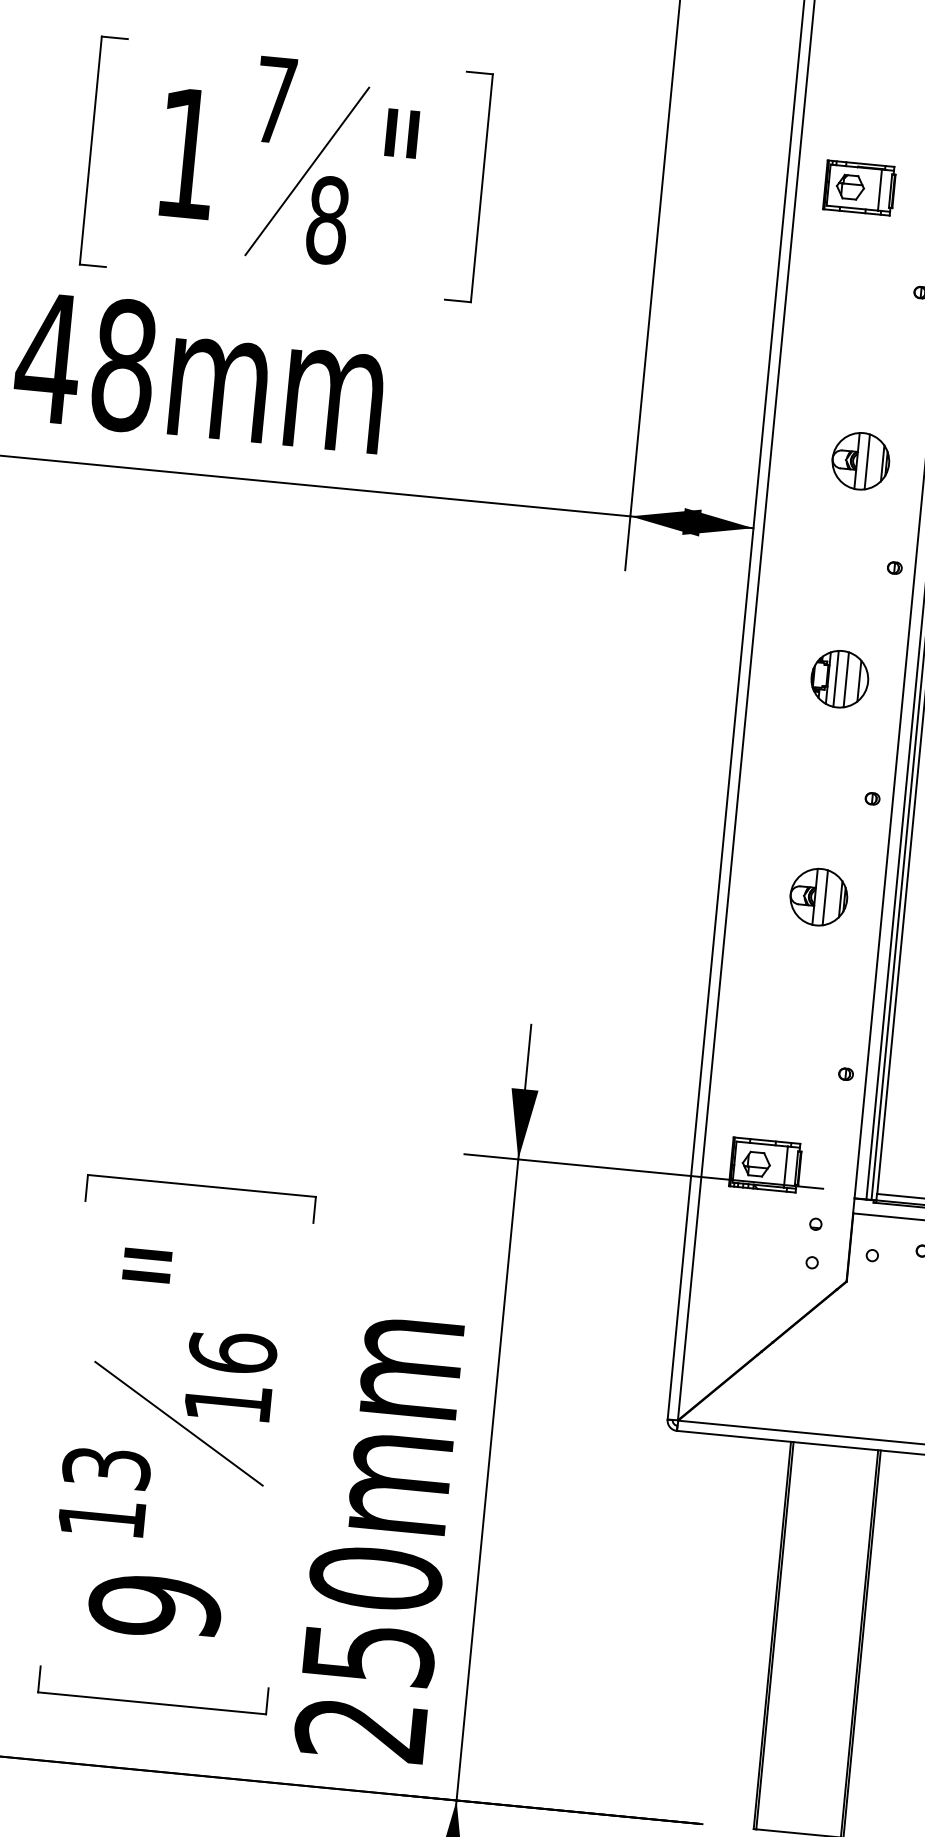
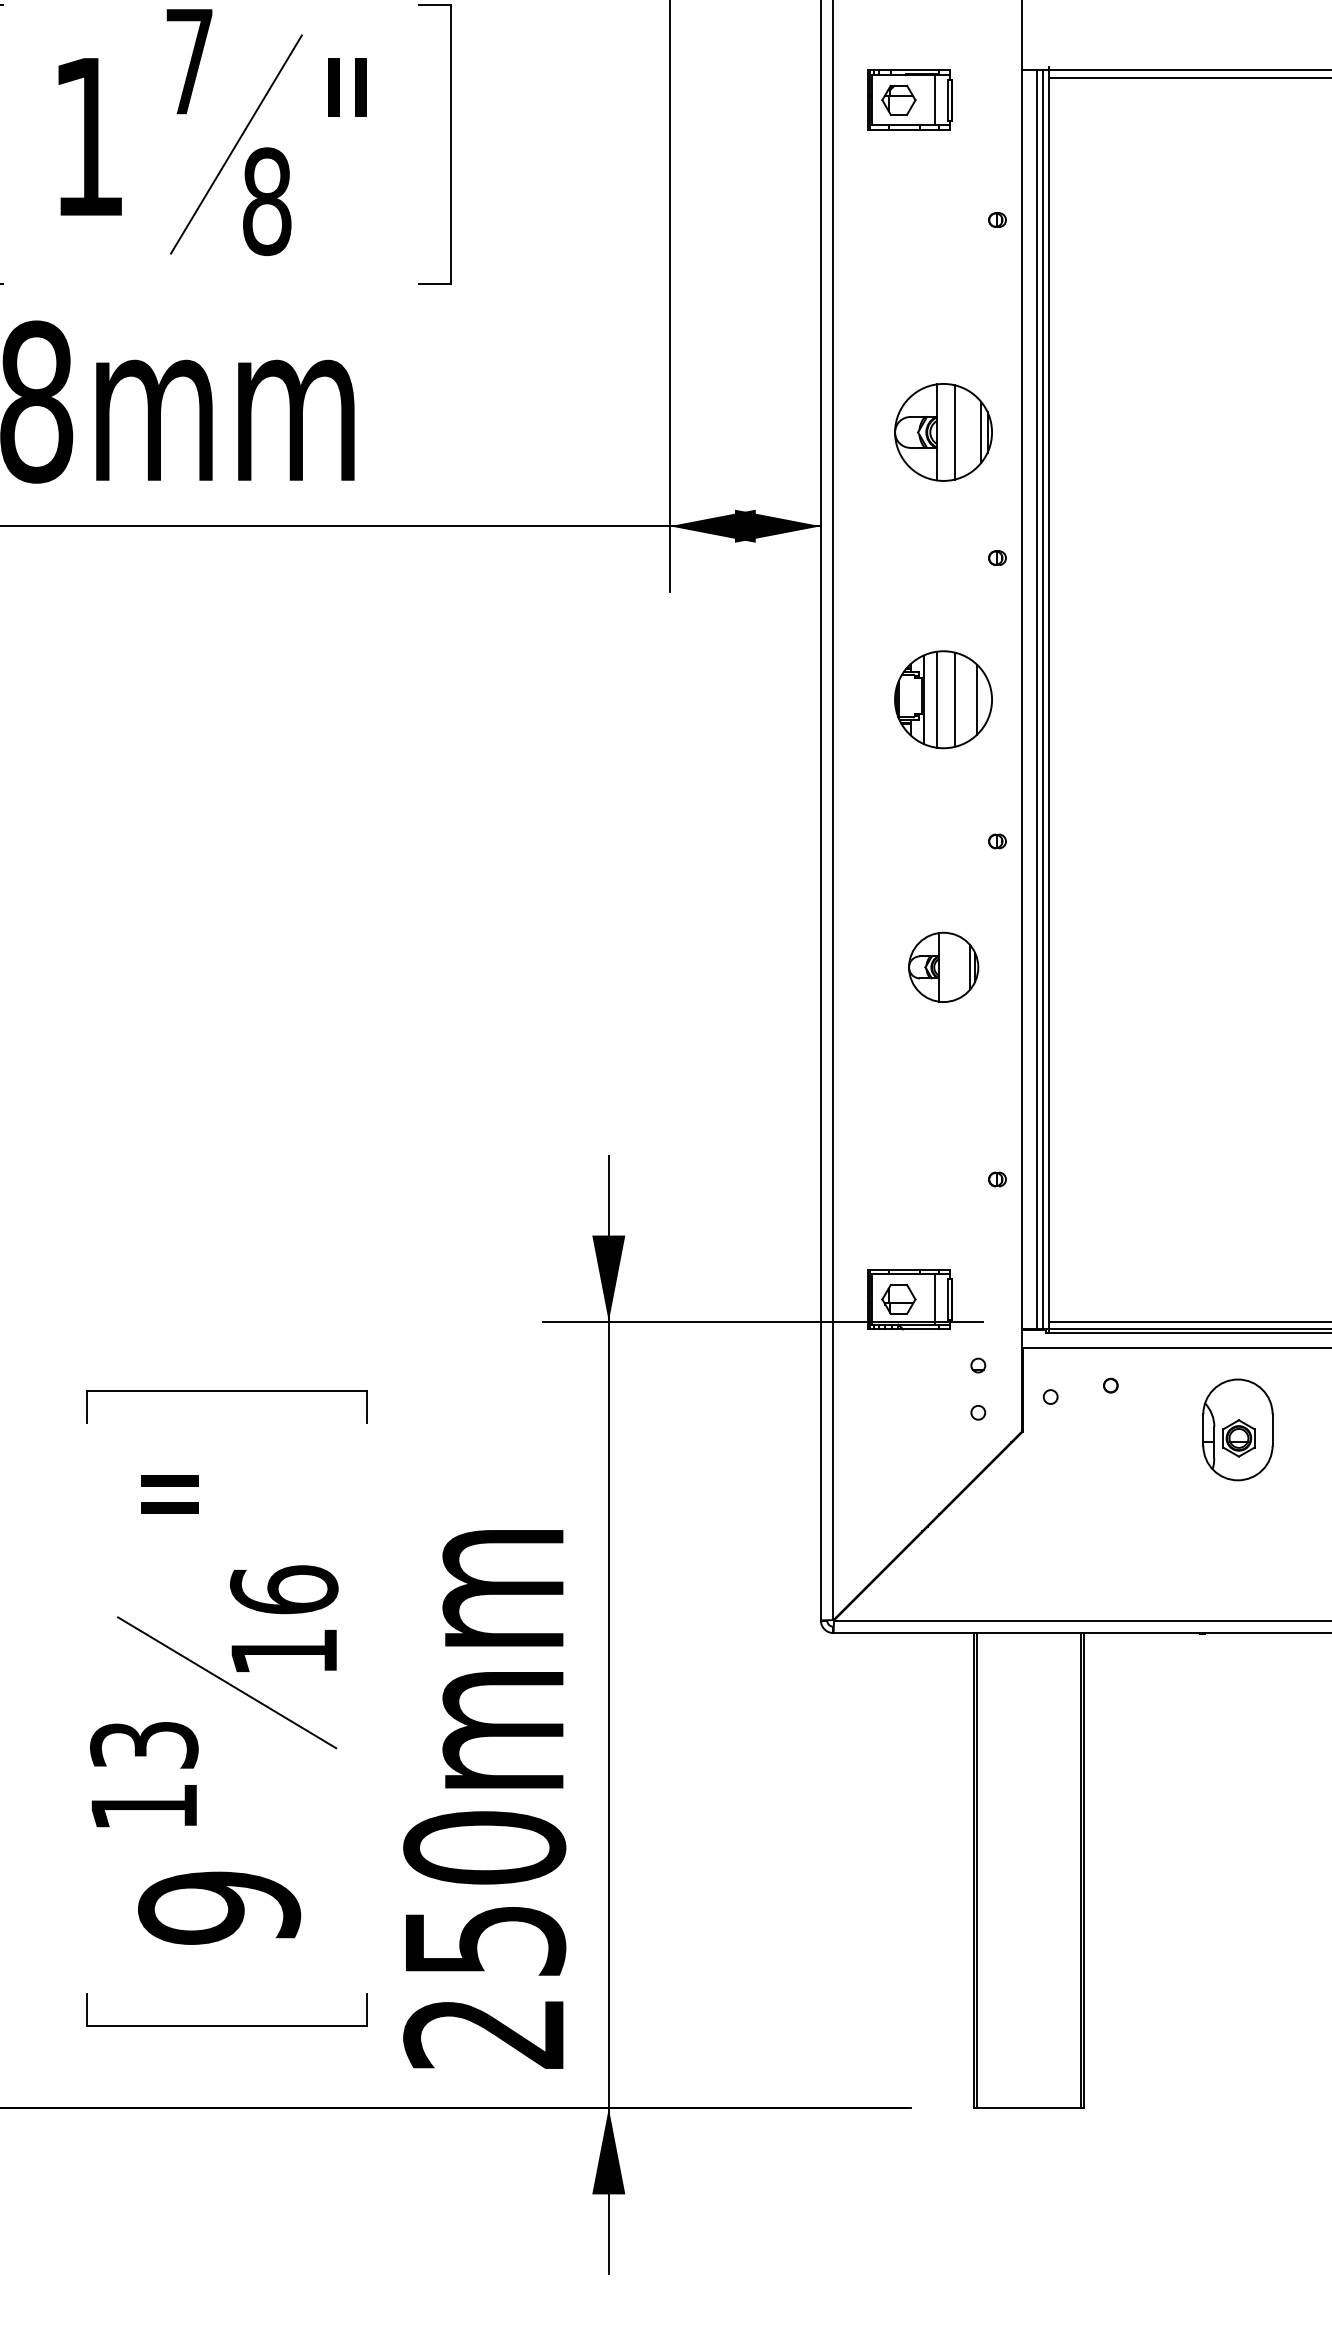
part: (860, 460) -> (943, 431), size x1.4
part: (839, 678) -> (943, 699), size x1.4
line: (825, 897) -> (951, 967), removed

